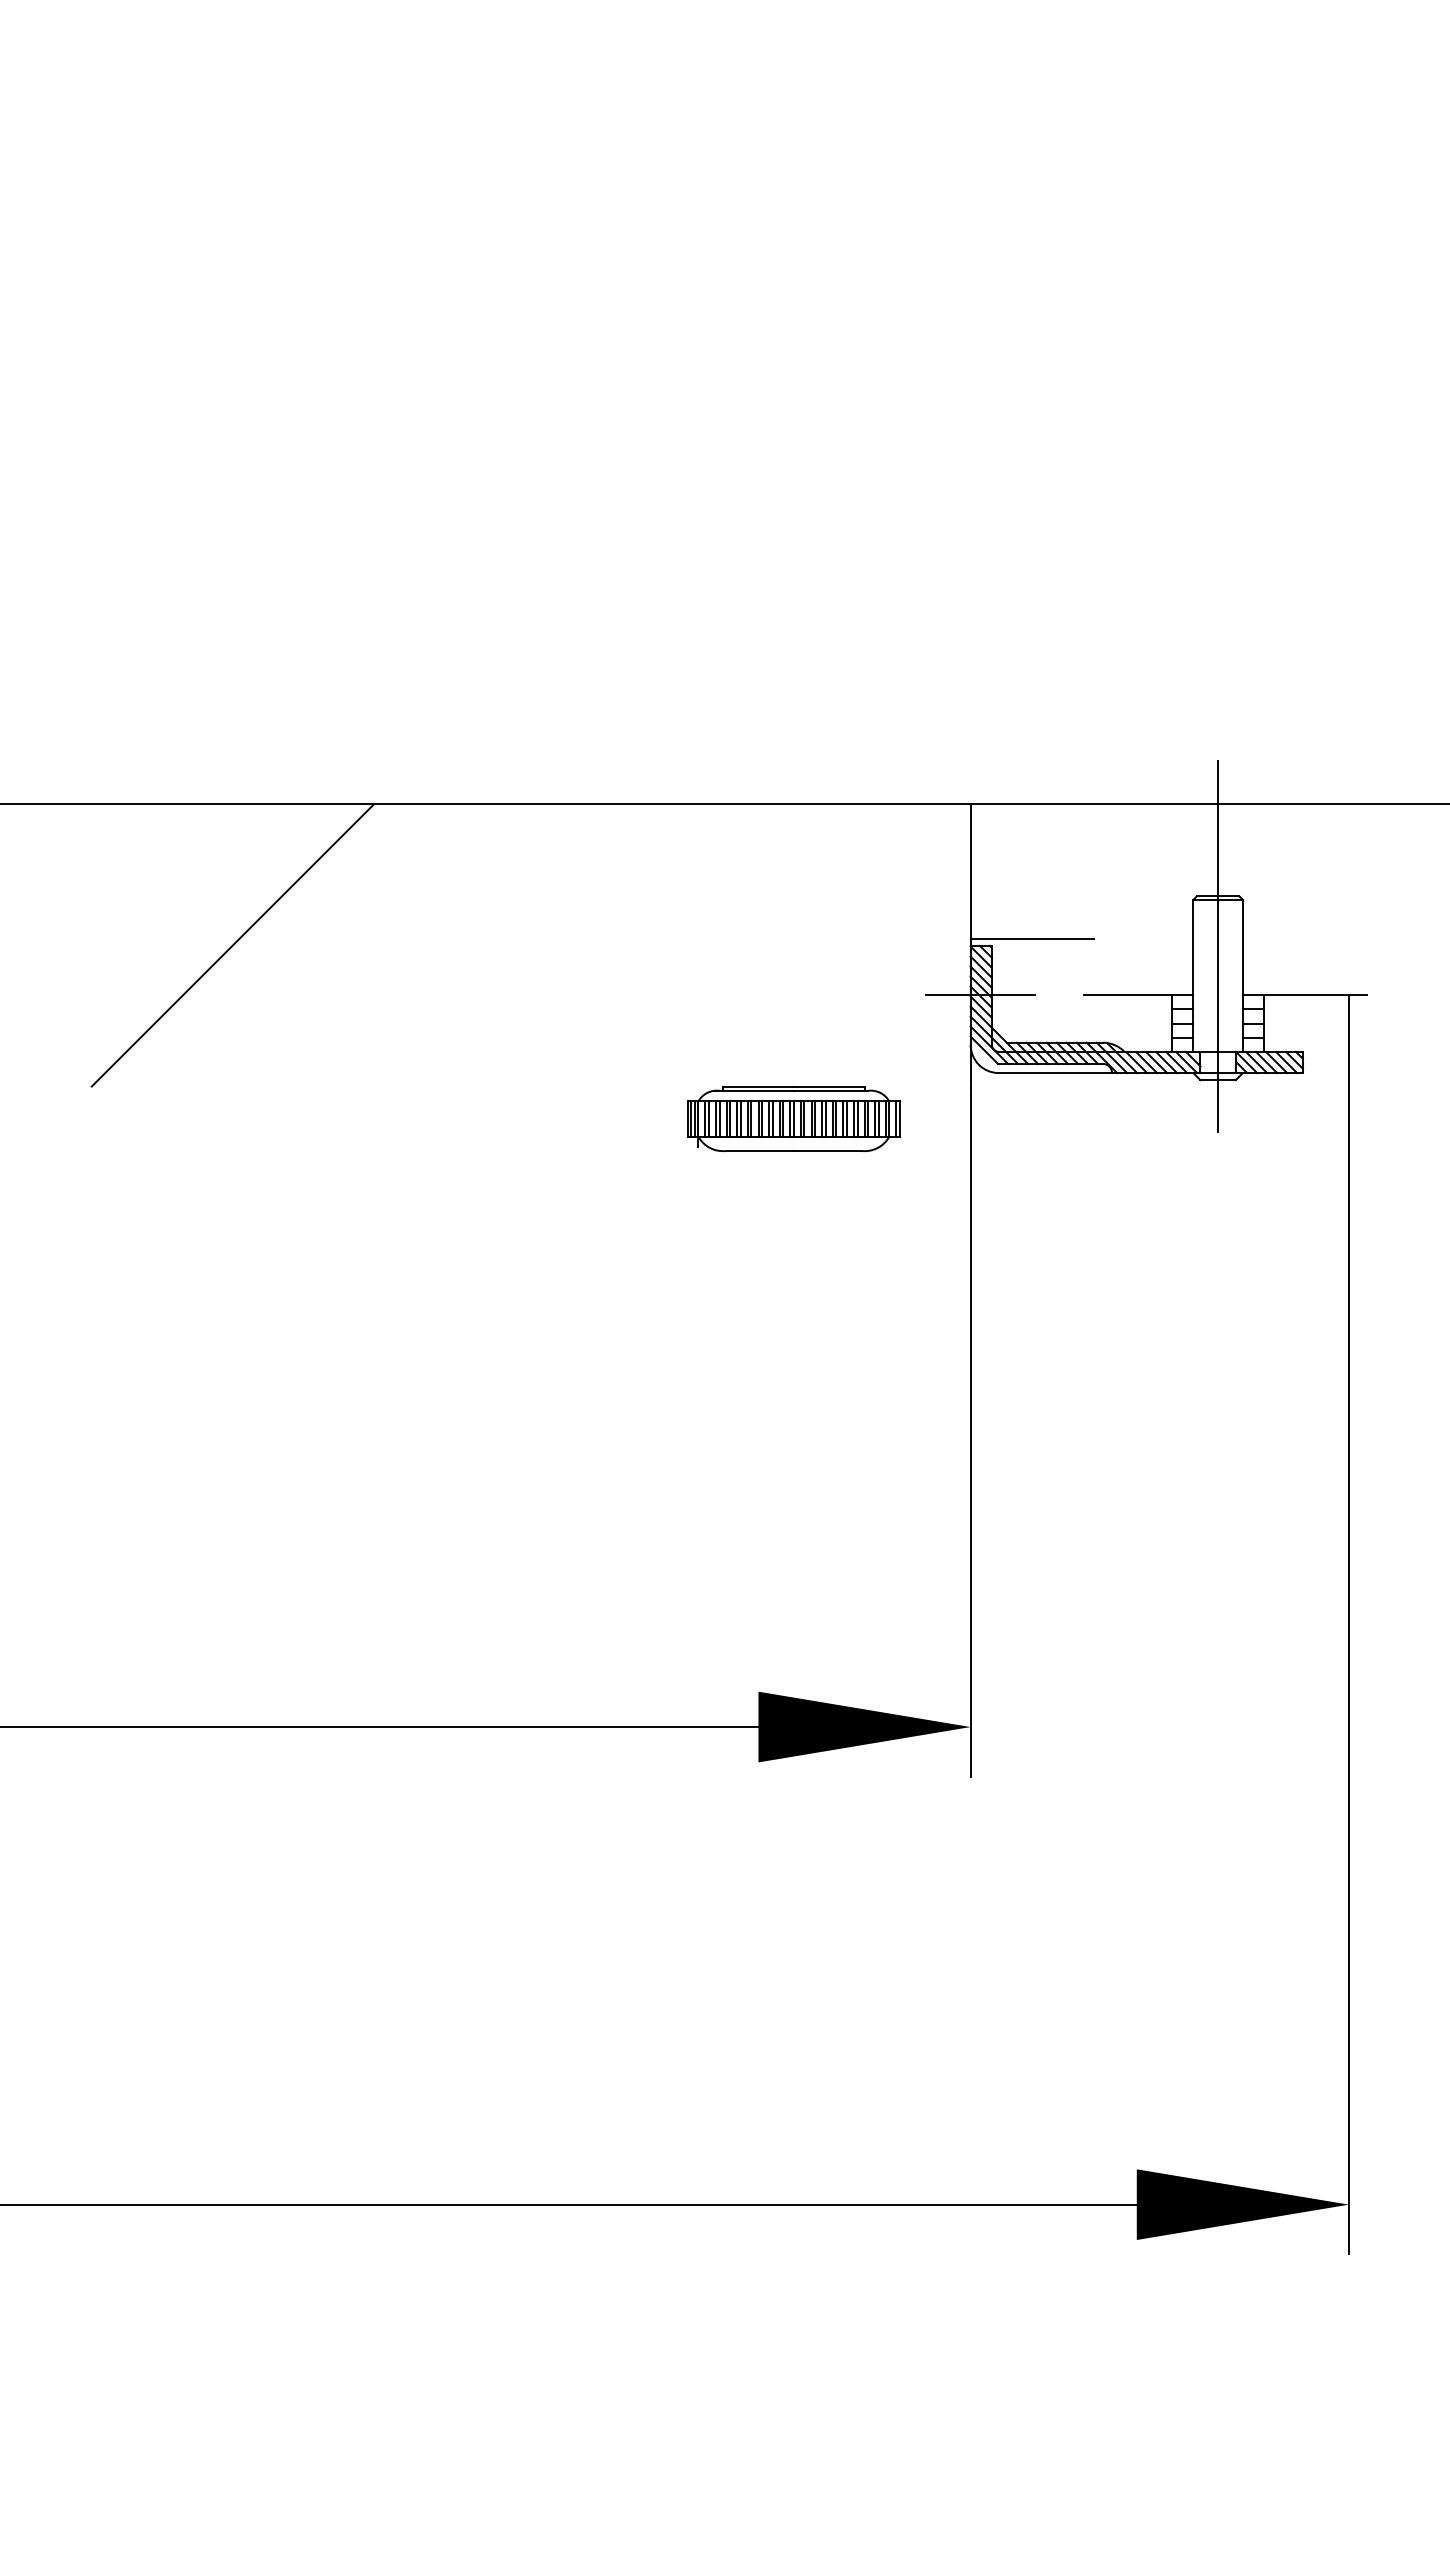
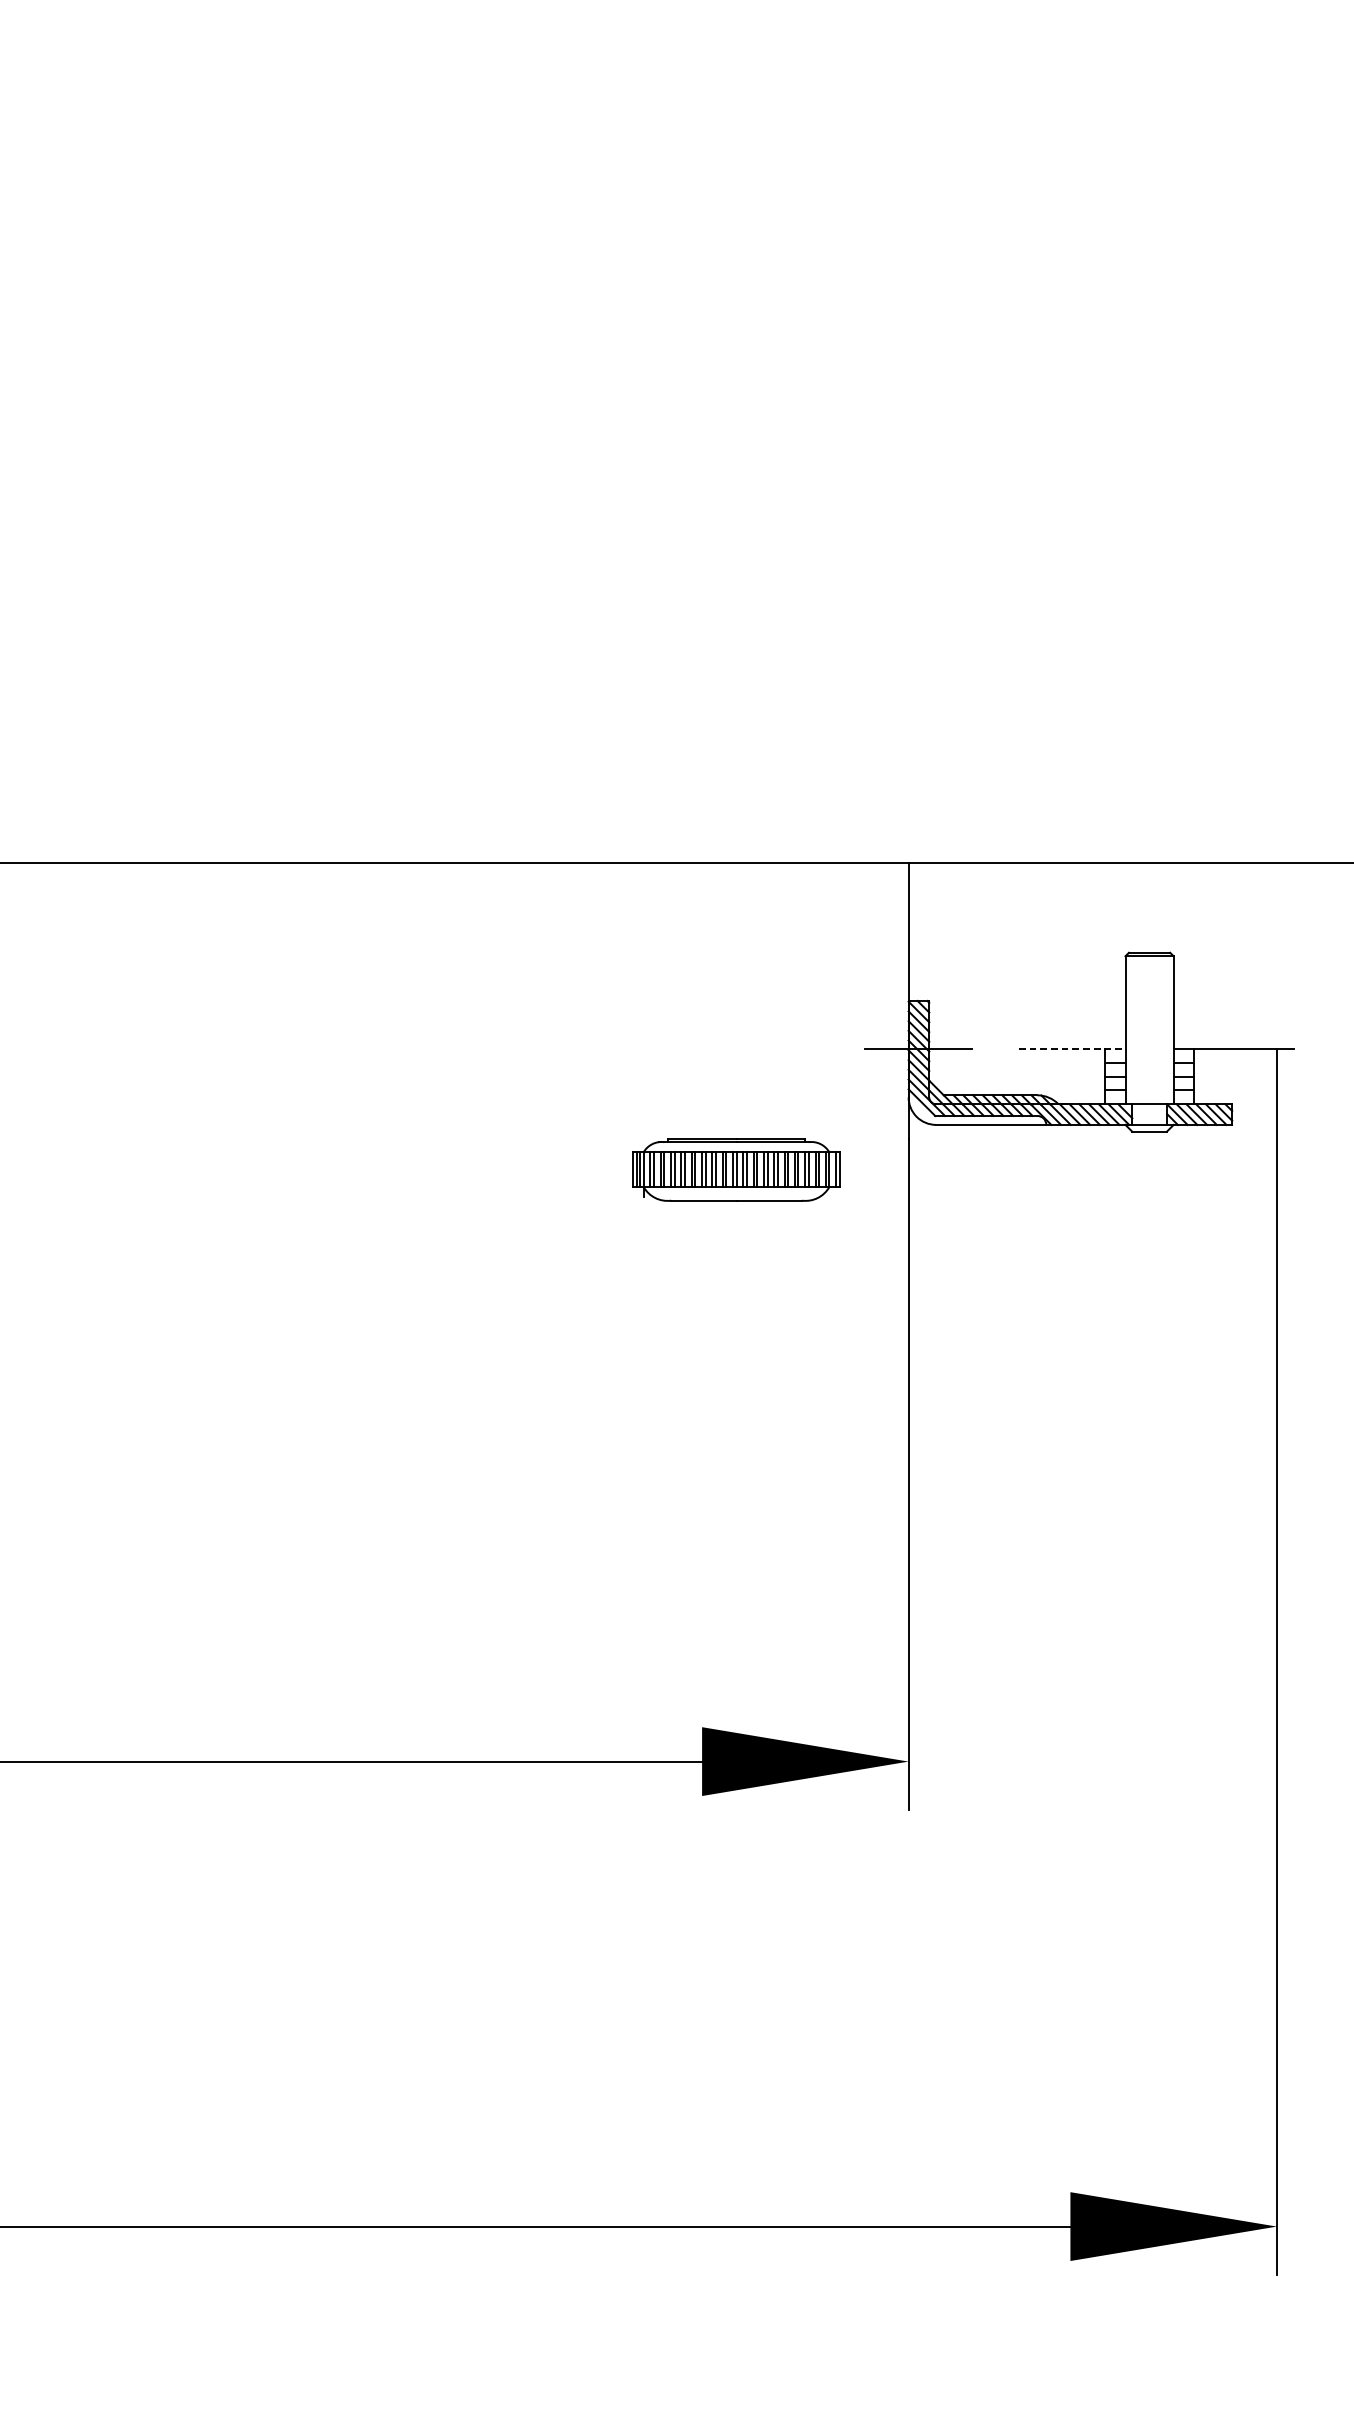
line: (1032, 938) -> (968, 993), removed
hatch: (232, 945) -> (189, 1000), removed
line: (1218, 946) -> (1149, 1001), removed
line: (1138, 995) -> (1072, 1049), solid -> dashed

